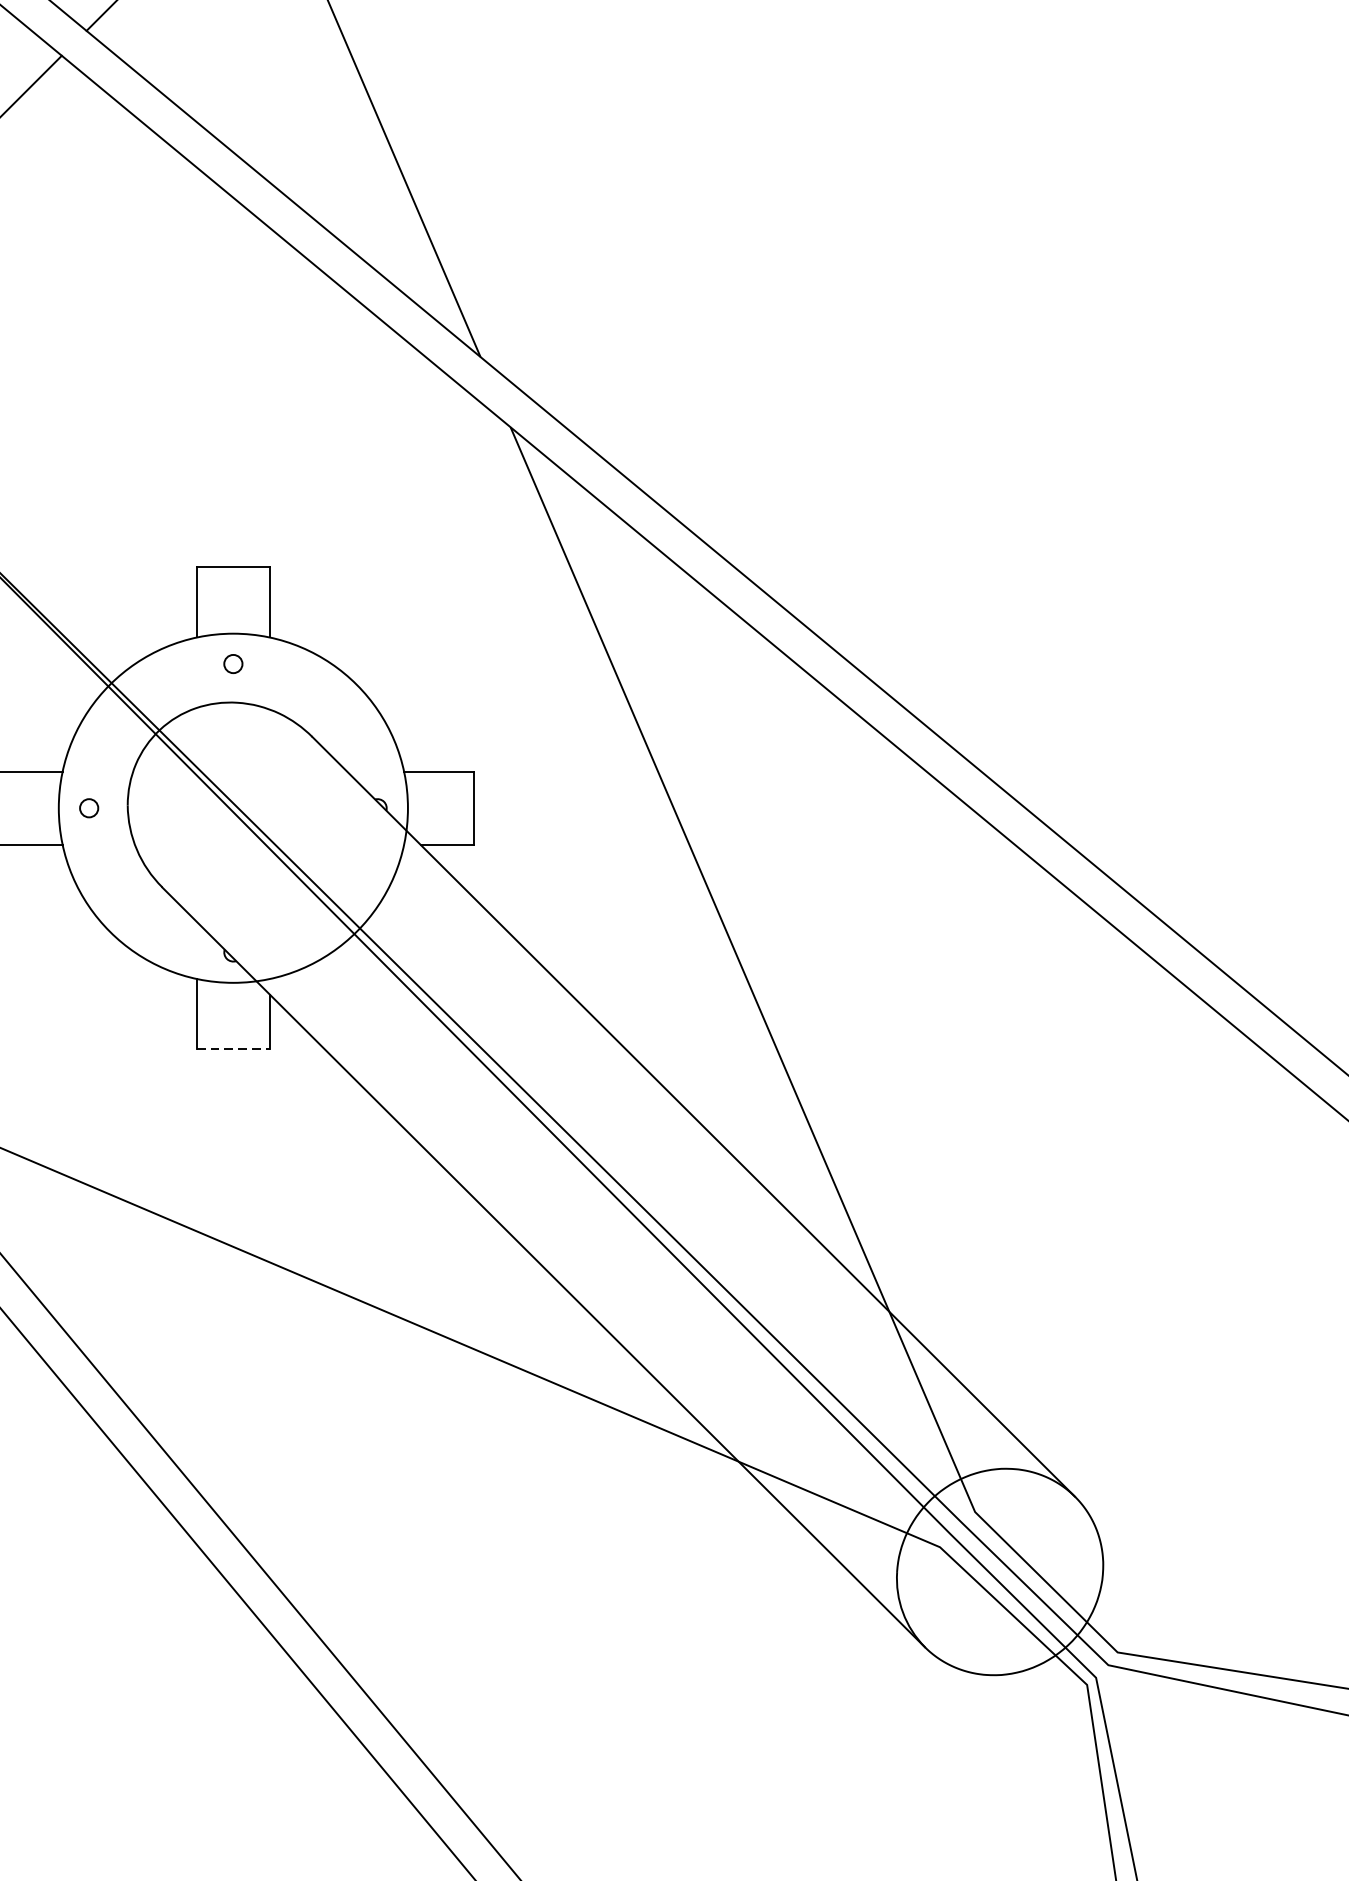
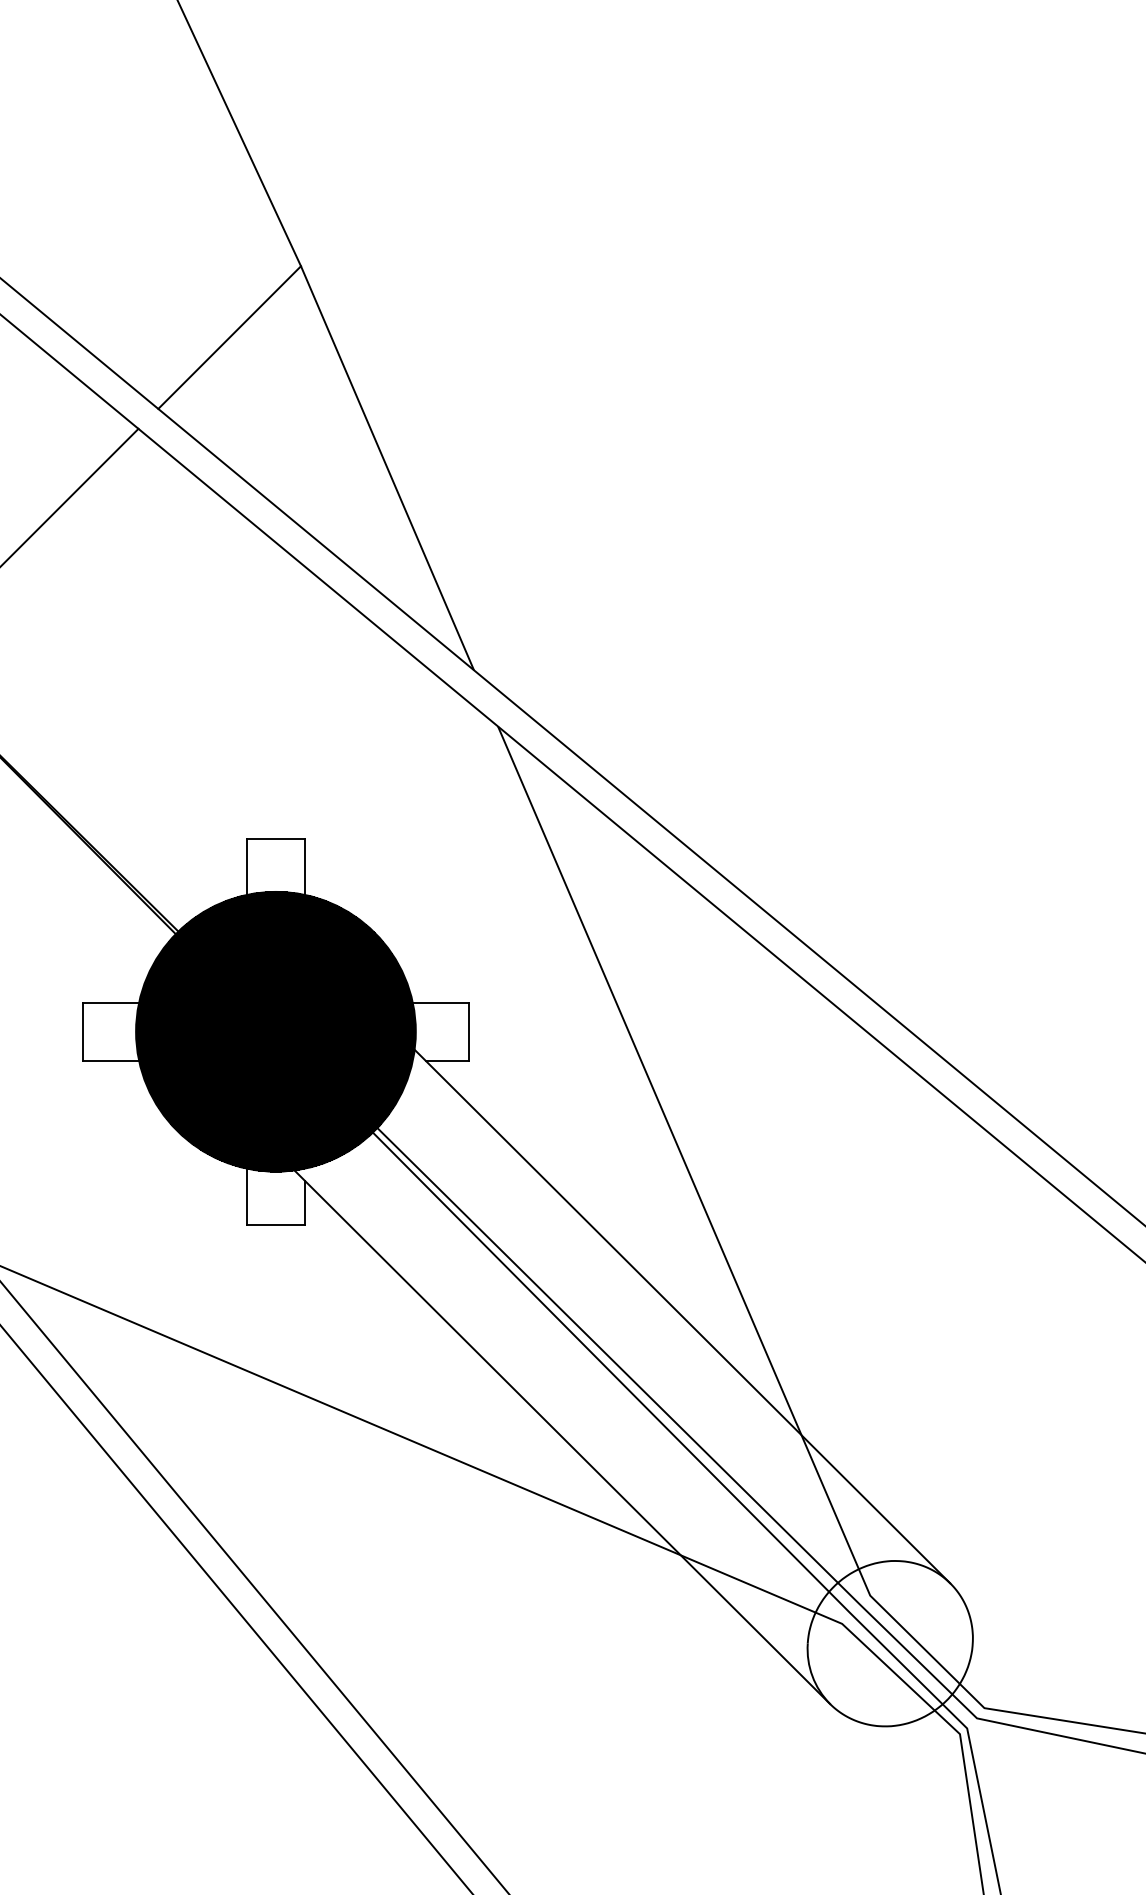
hatch: (232, 807) -> (275, 1031), added
line: (234, 1048) -> (276, 1224), dashed -> solid

